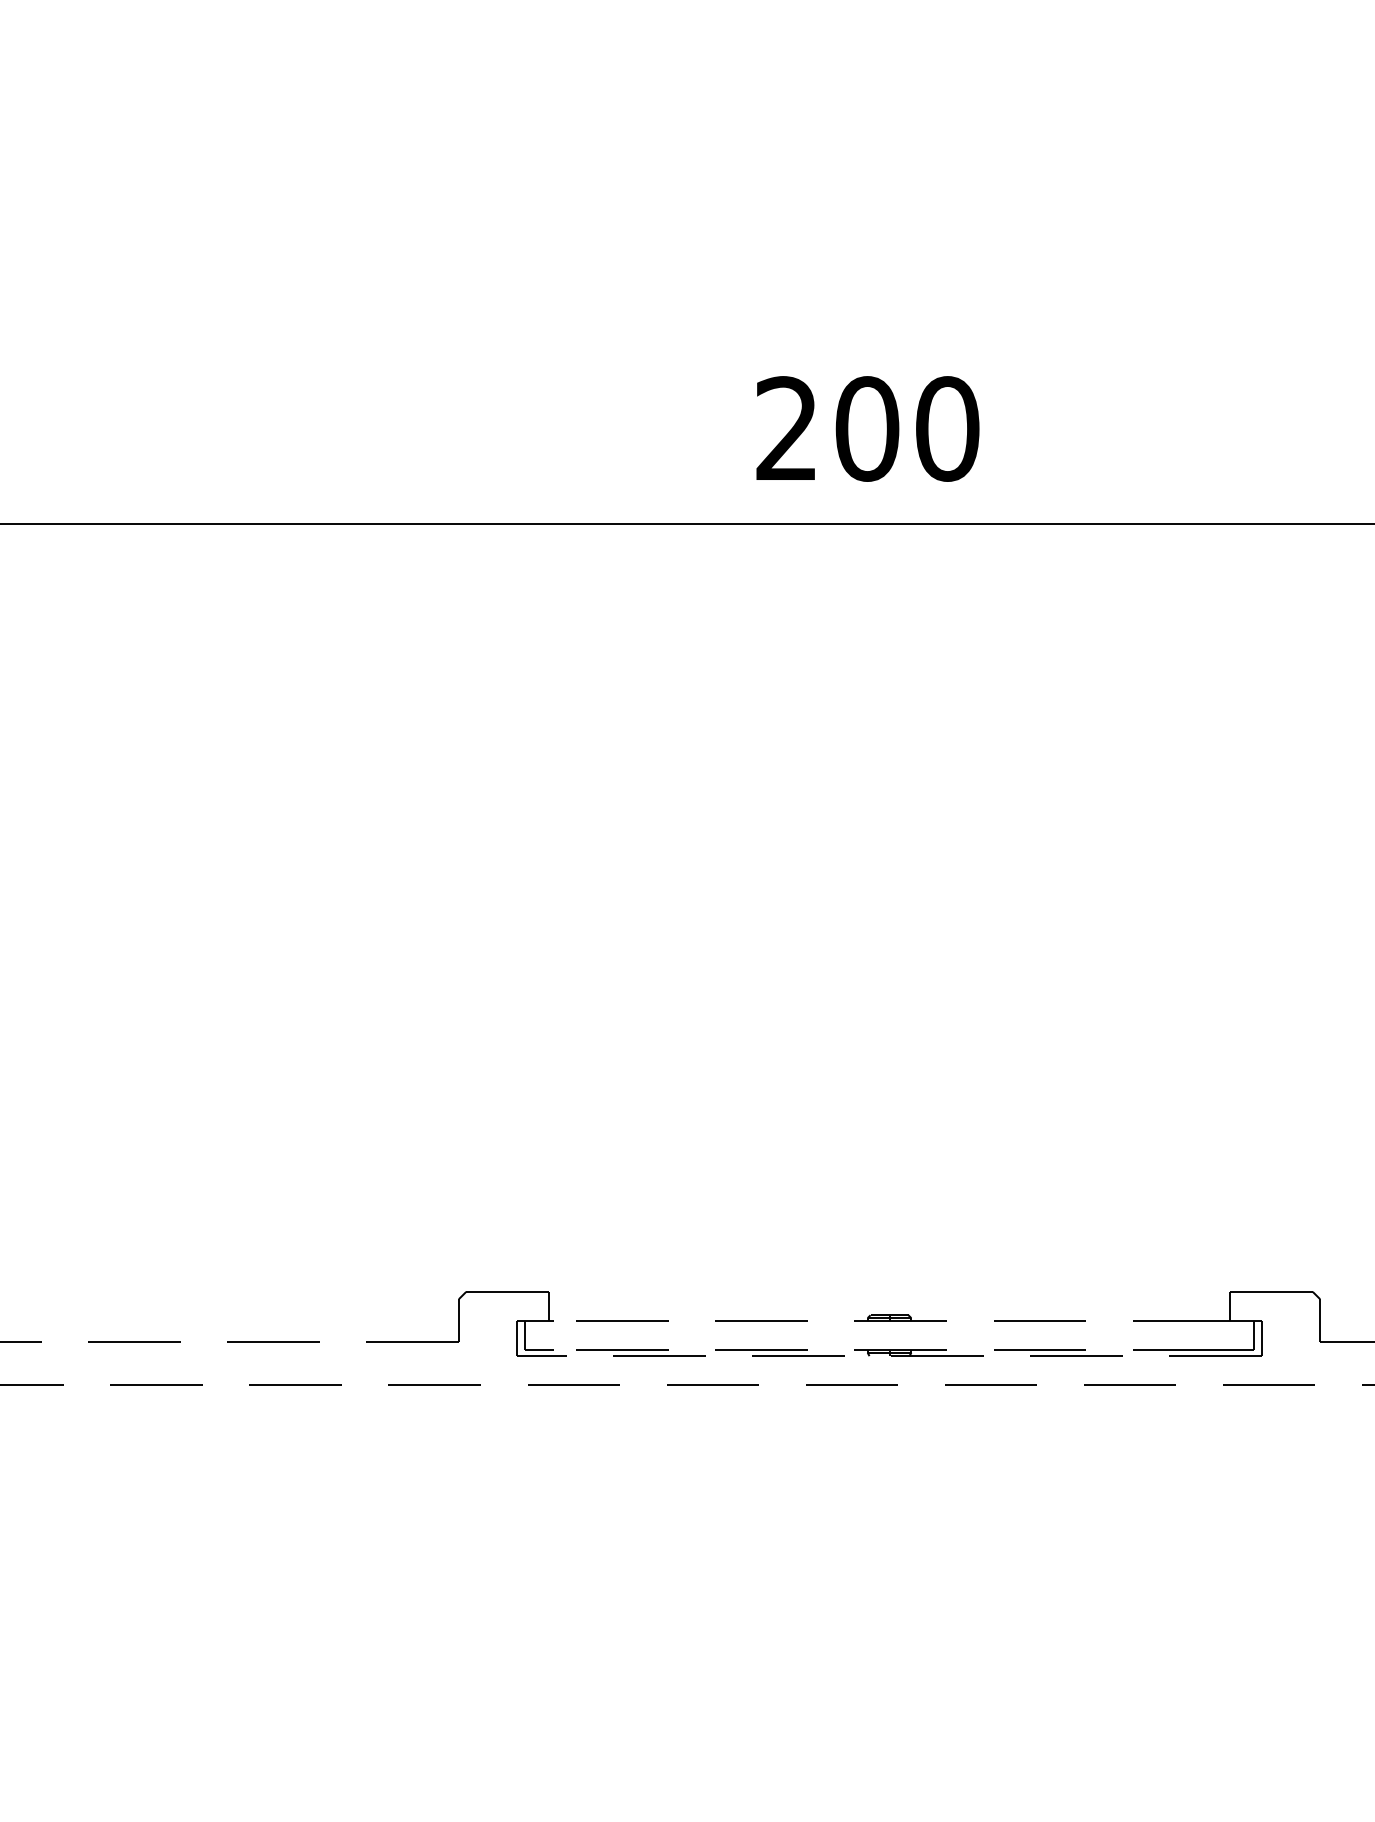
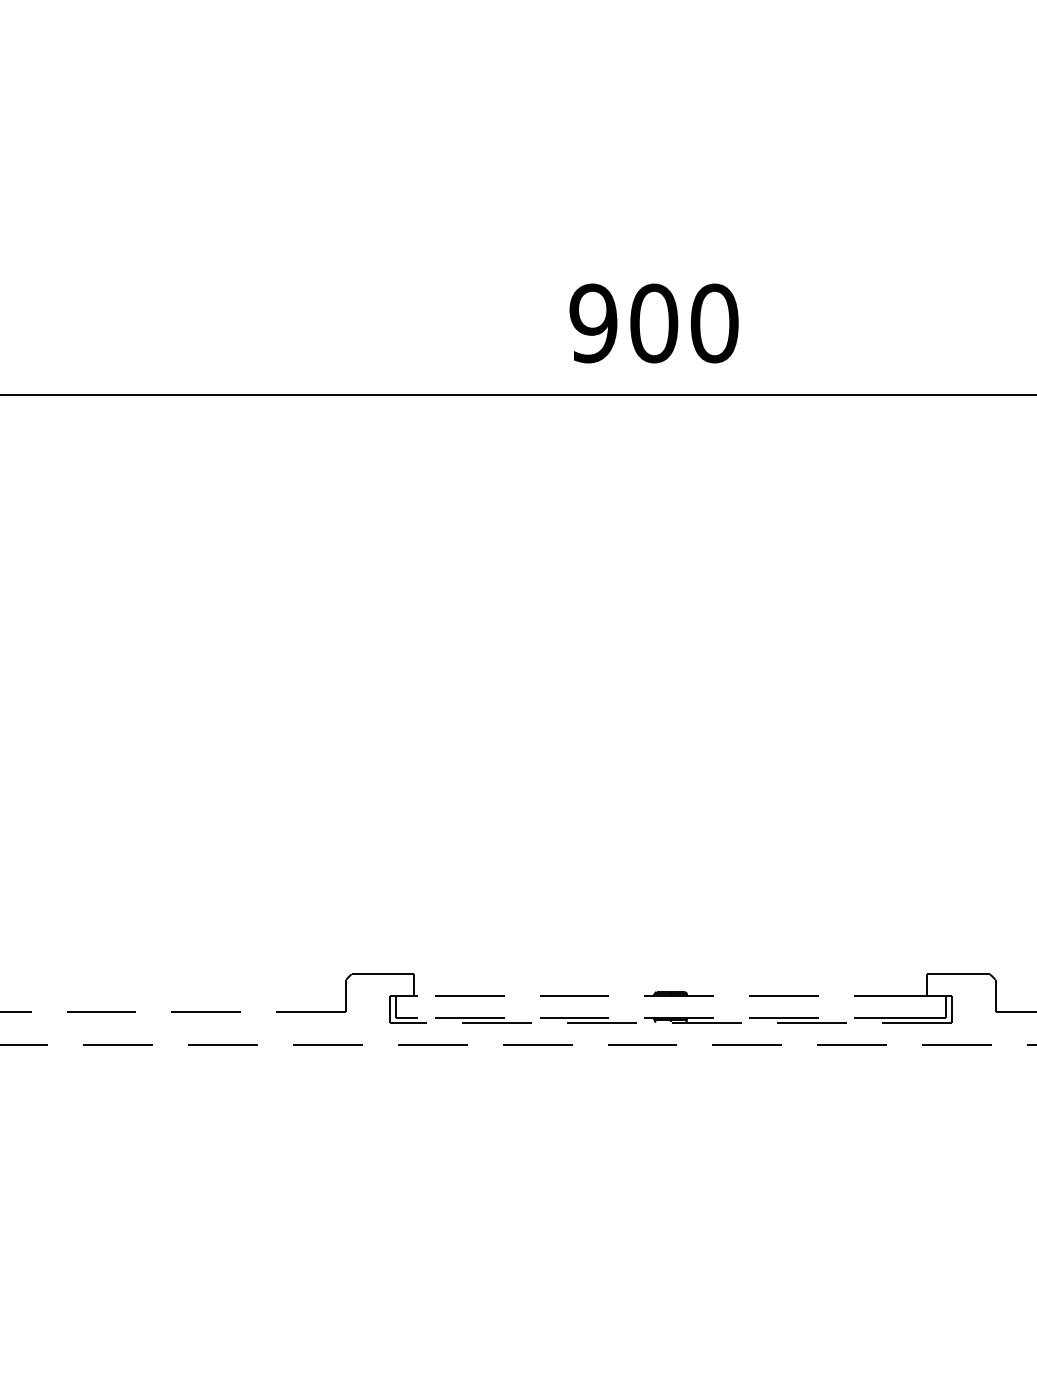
text: (786, 428) -> (593, 323), 200 -> 900

